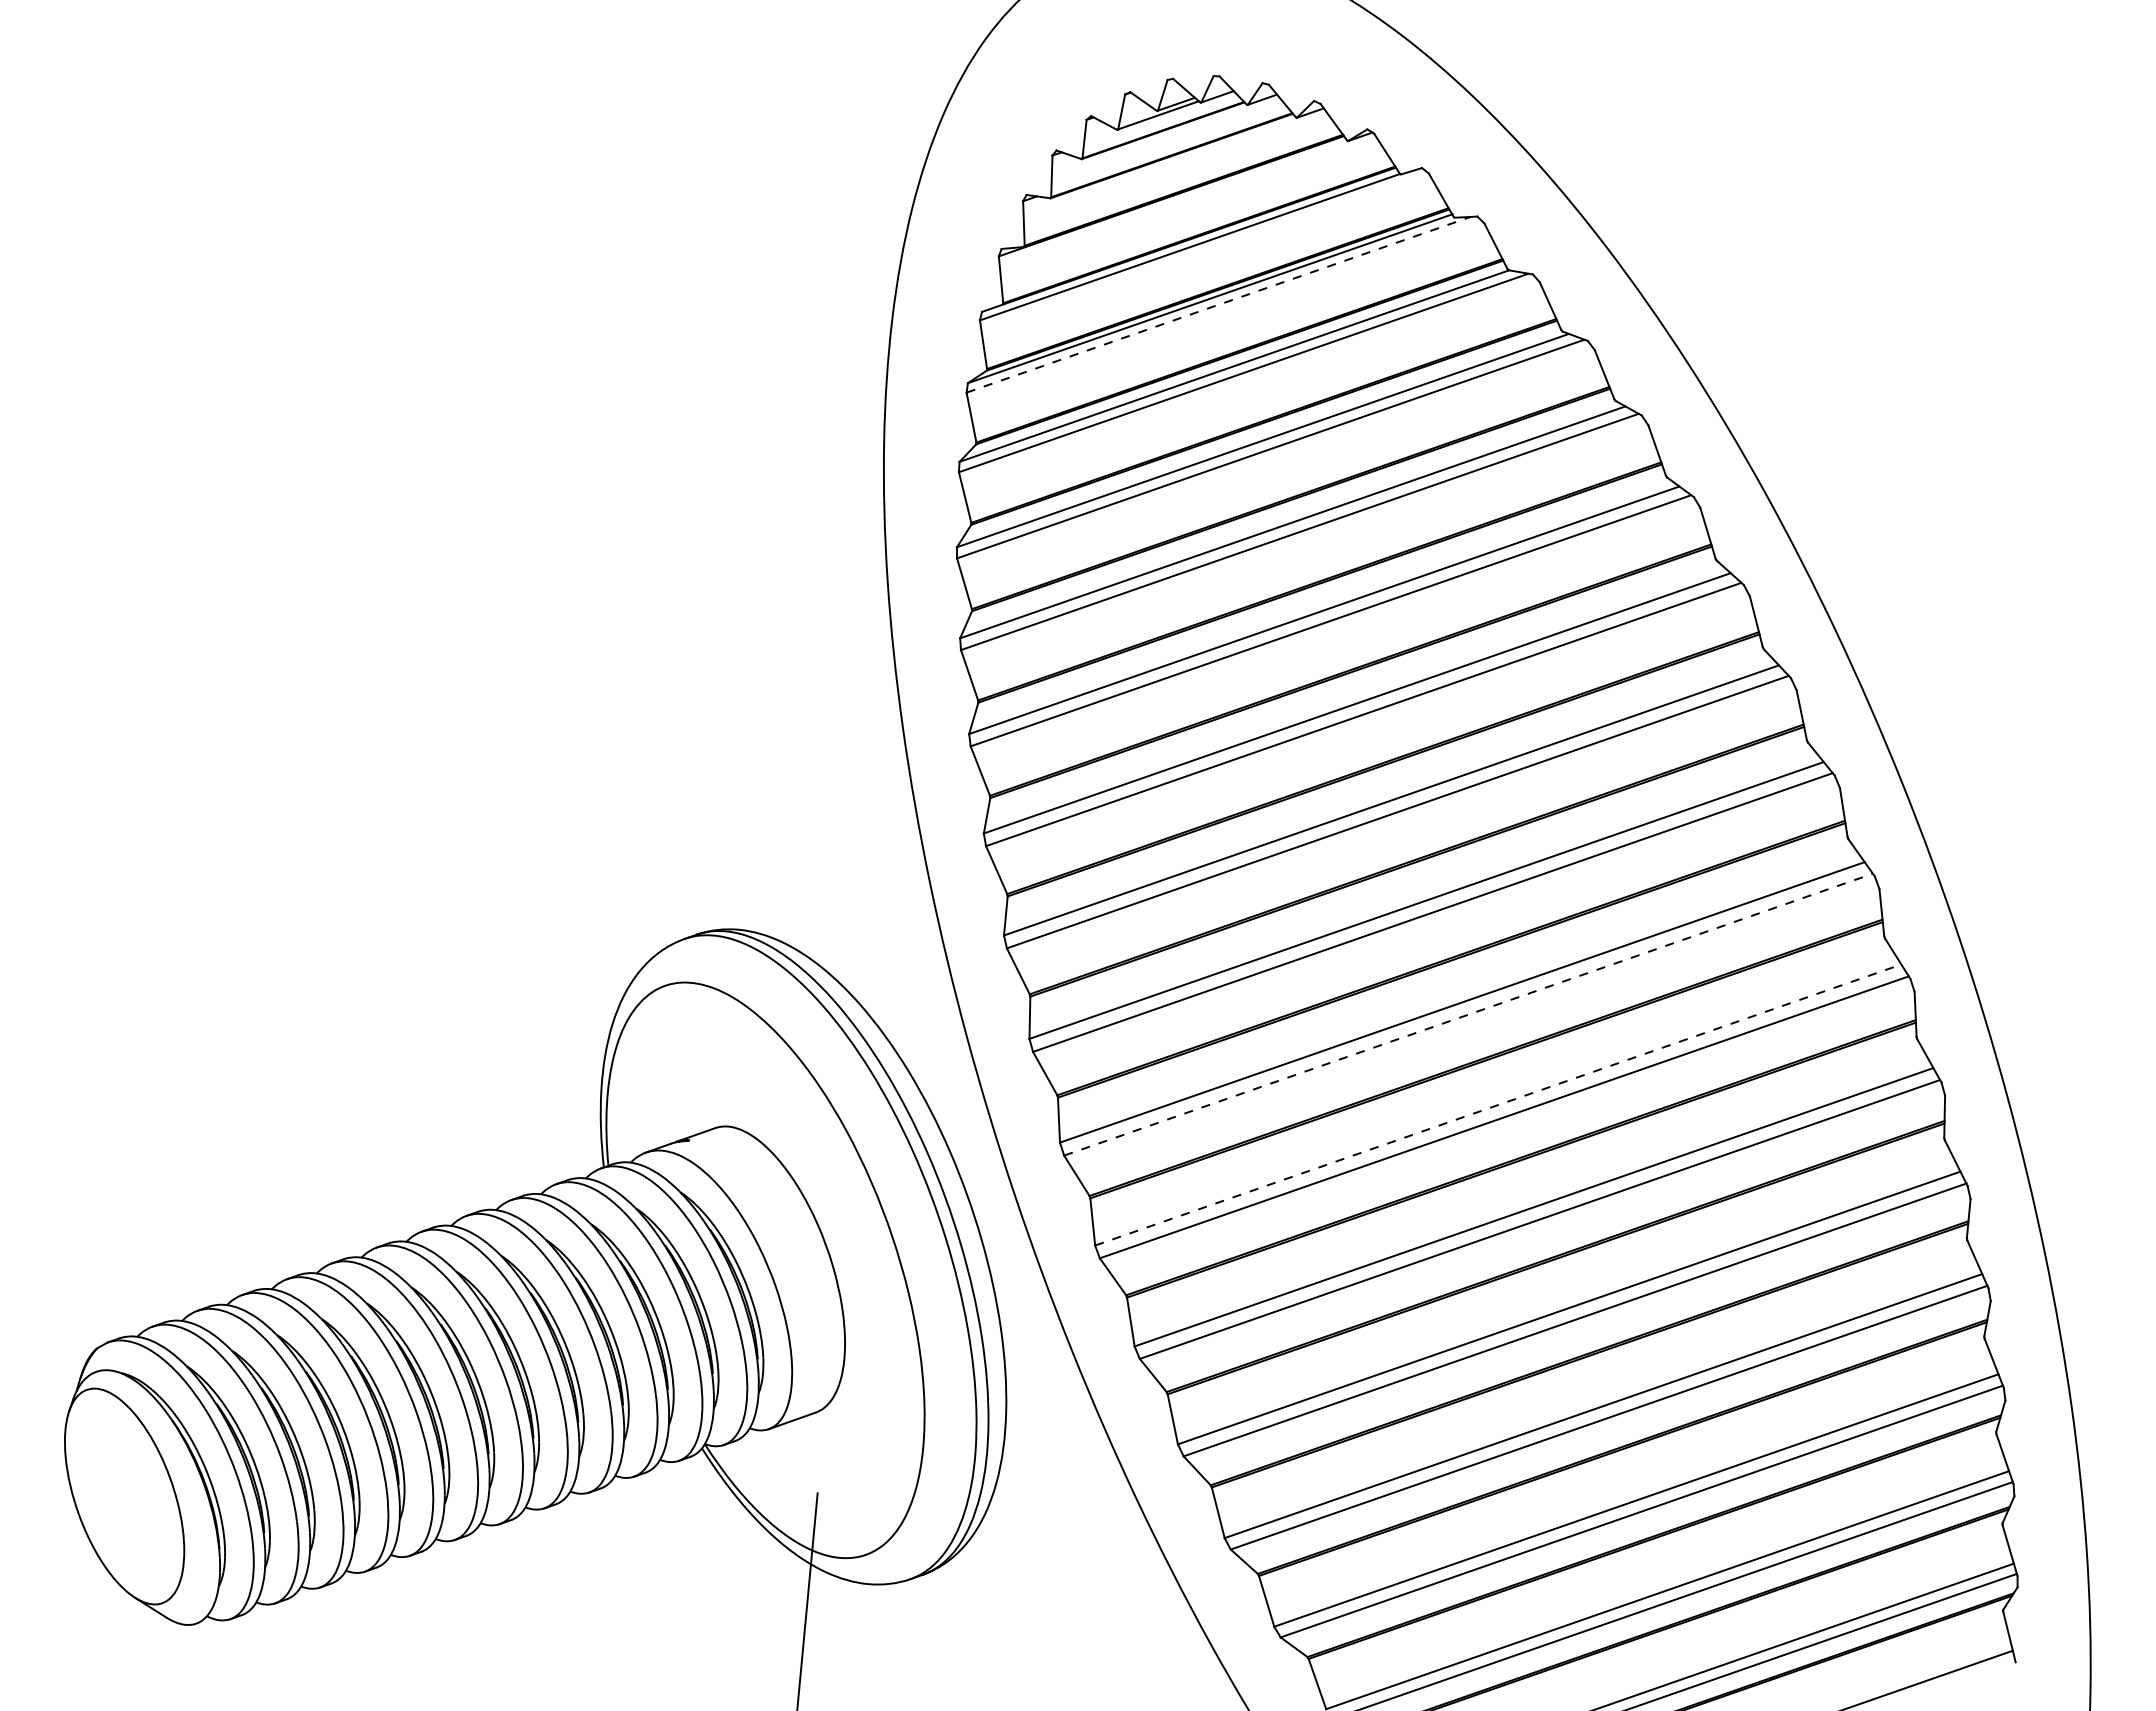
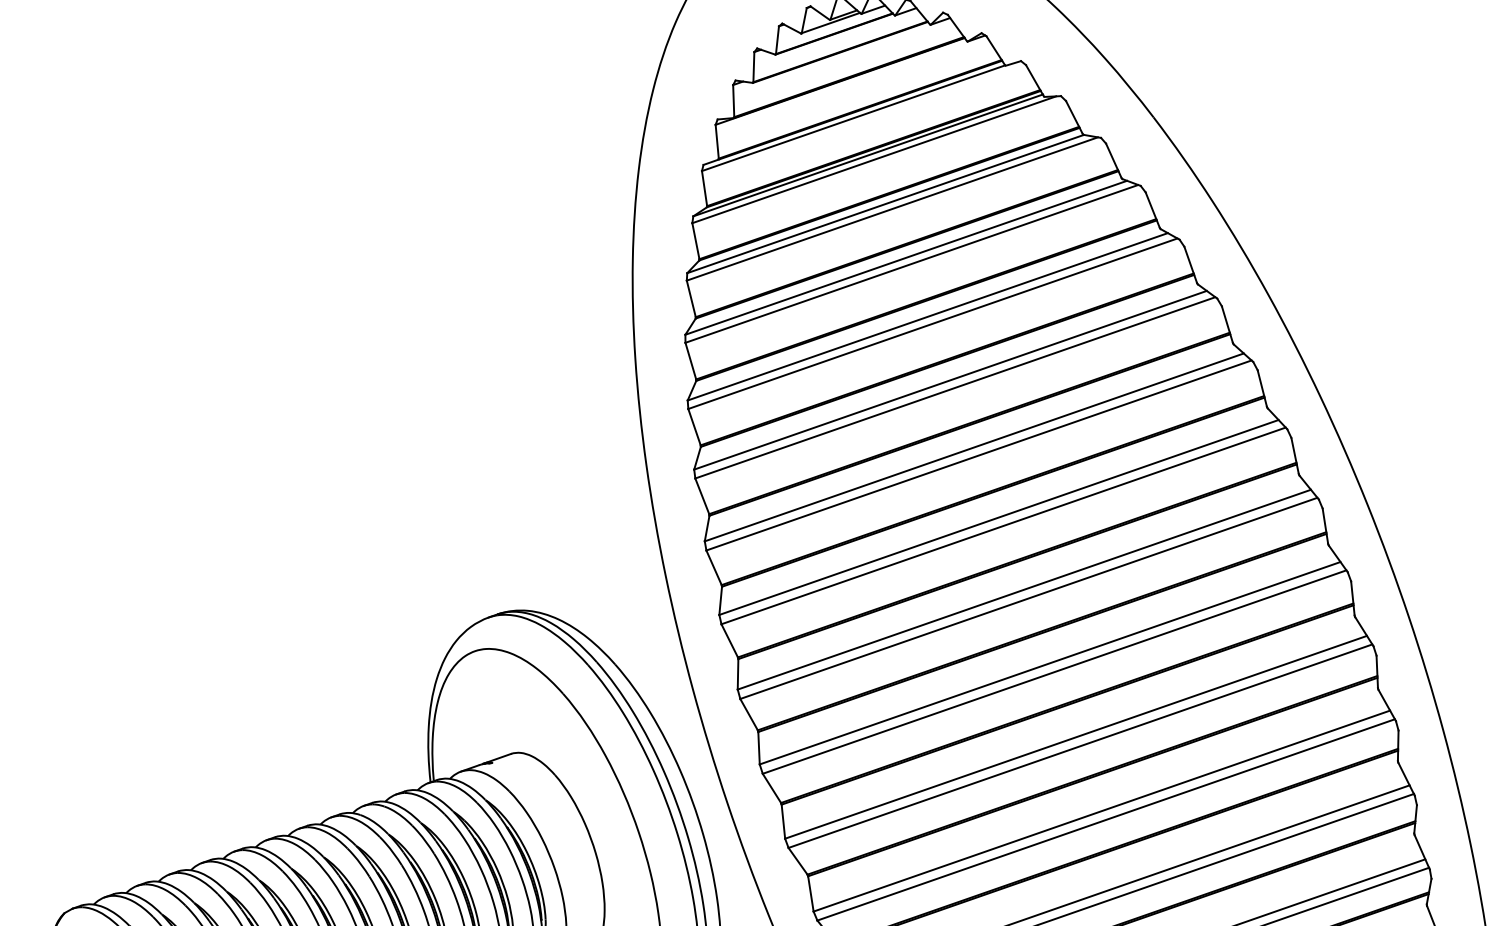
line: (1218, 304) -> (874, 159), dashed -> solid
line: (1469, 1014) -> (1055, 671), dashed -> solid
line: (1498, 1105) -> (1076, 737), dashed -> solid

